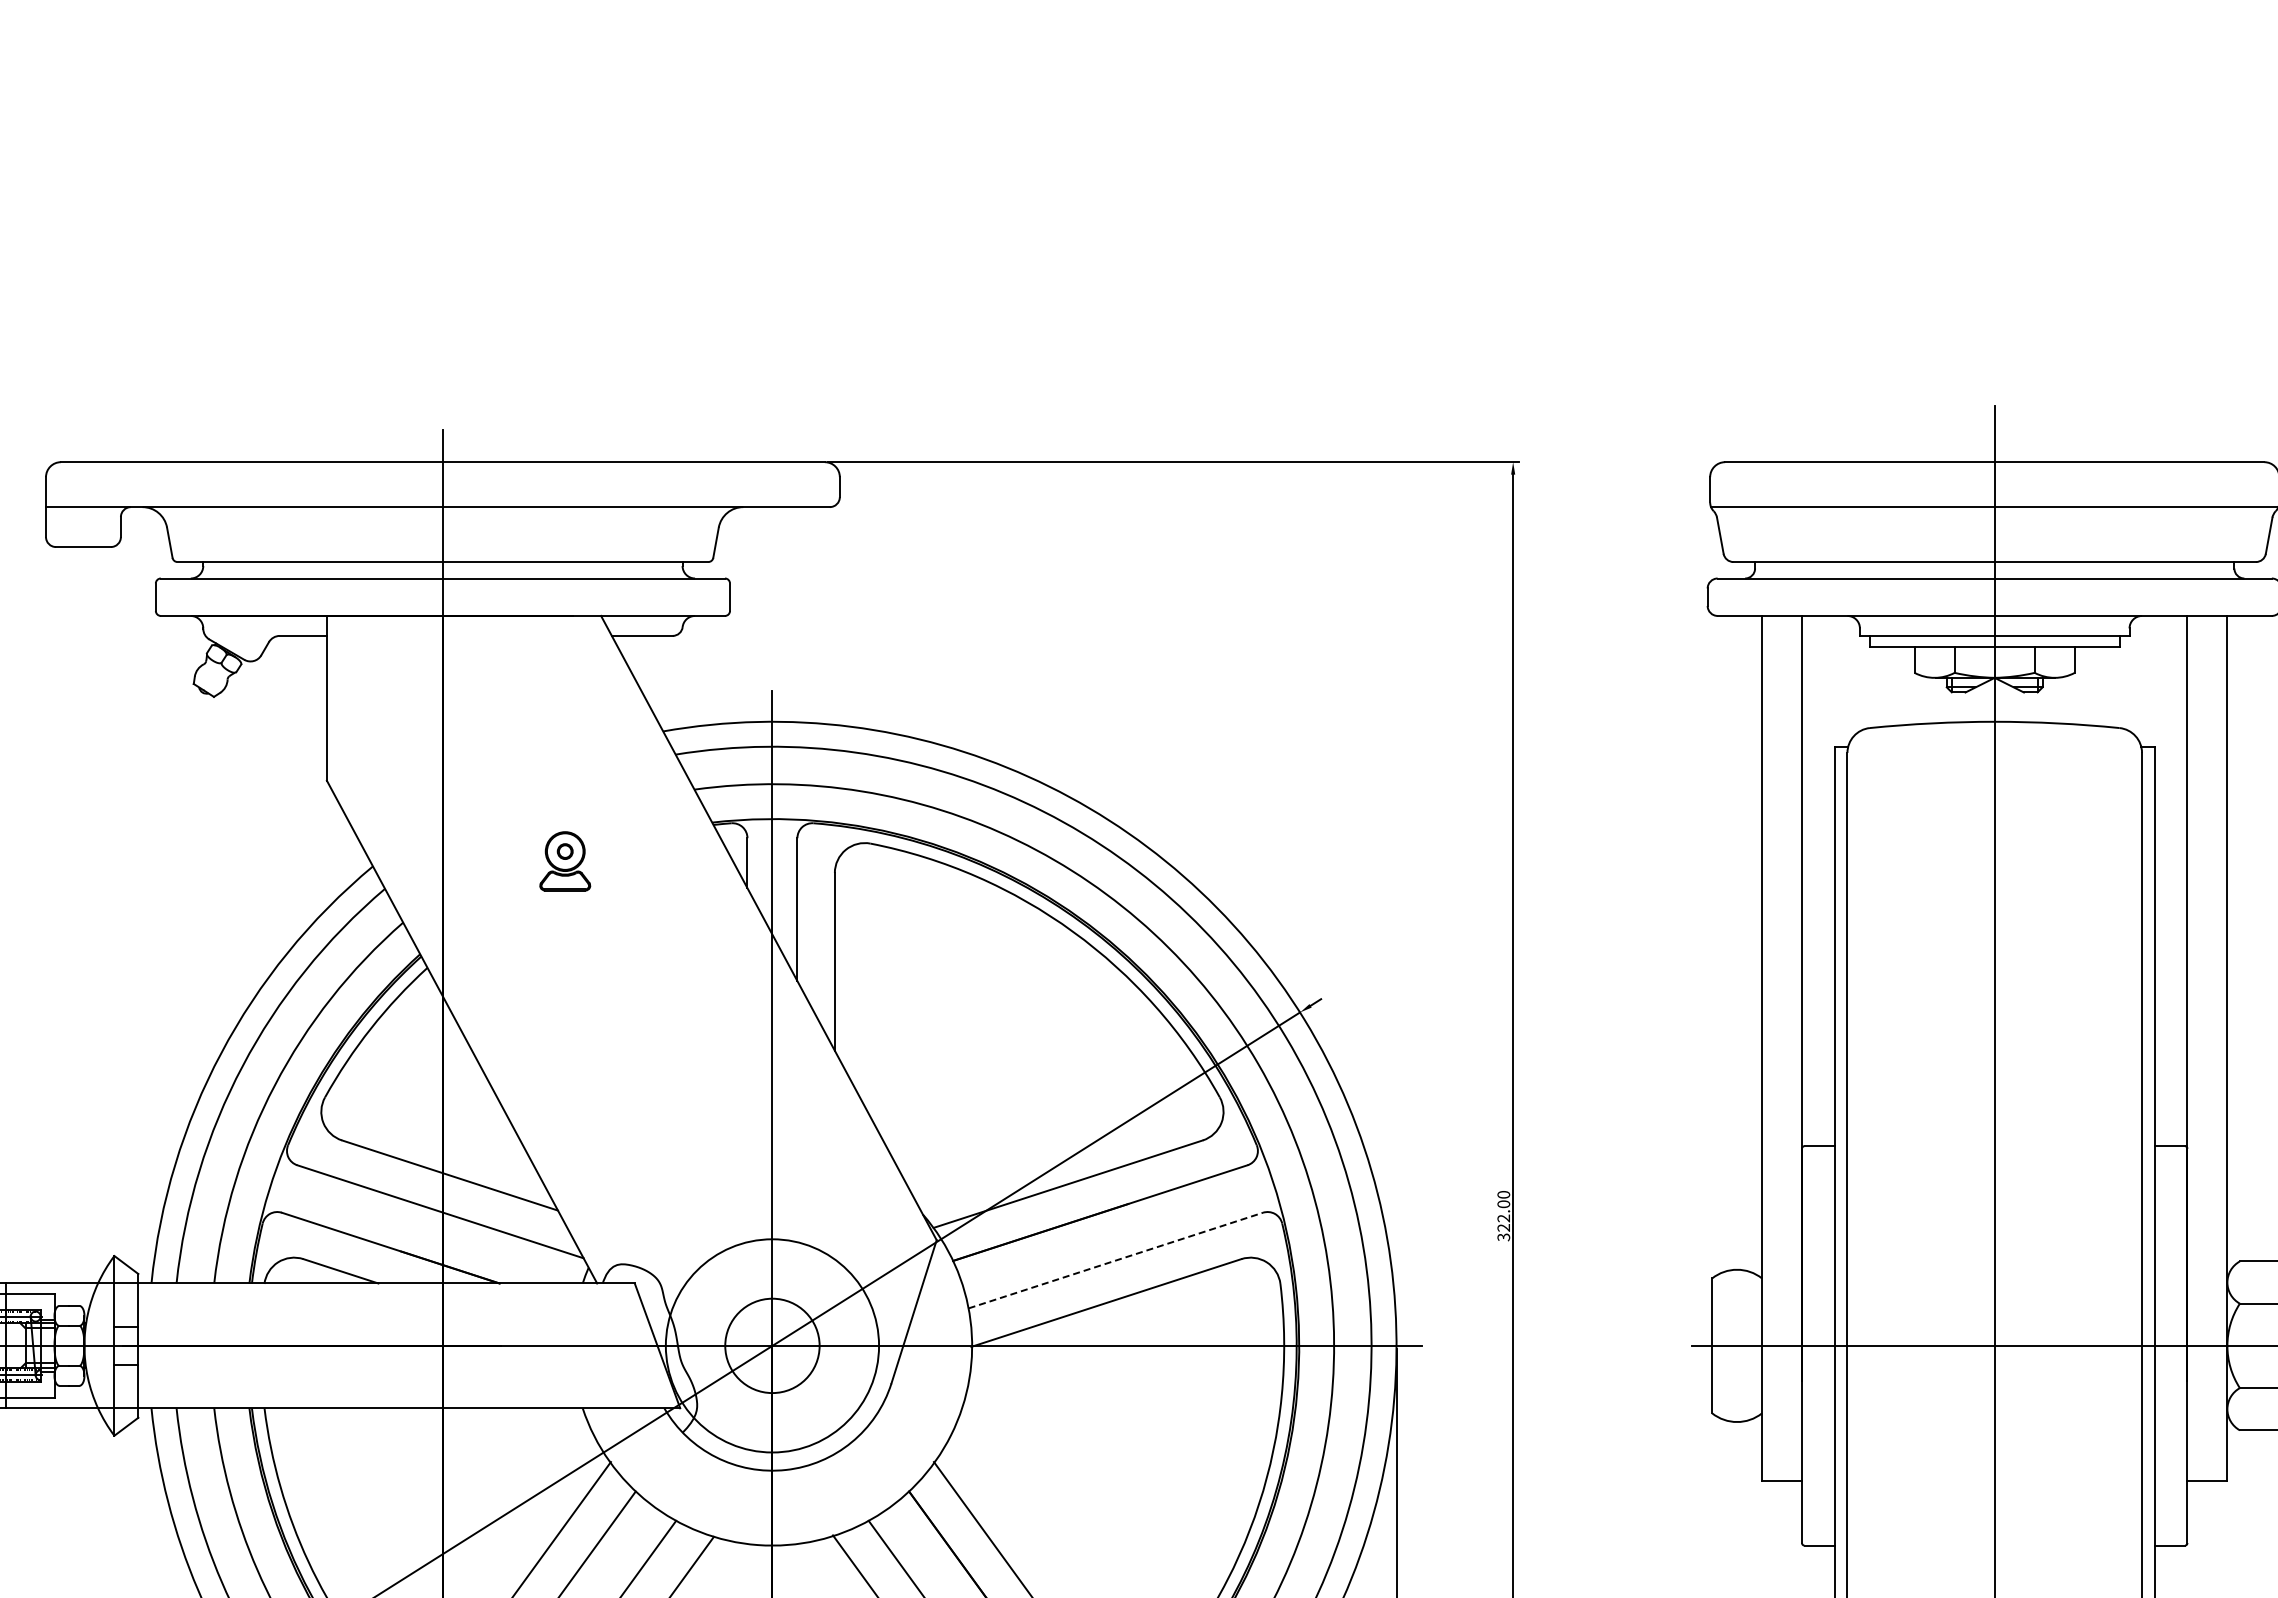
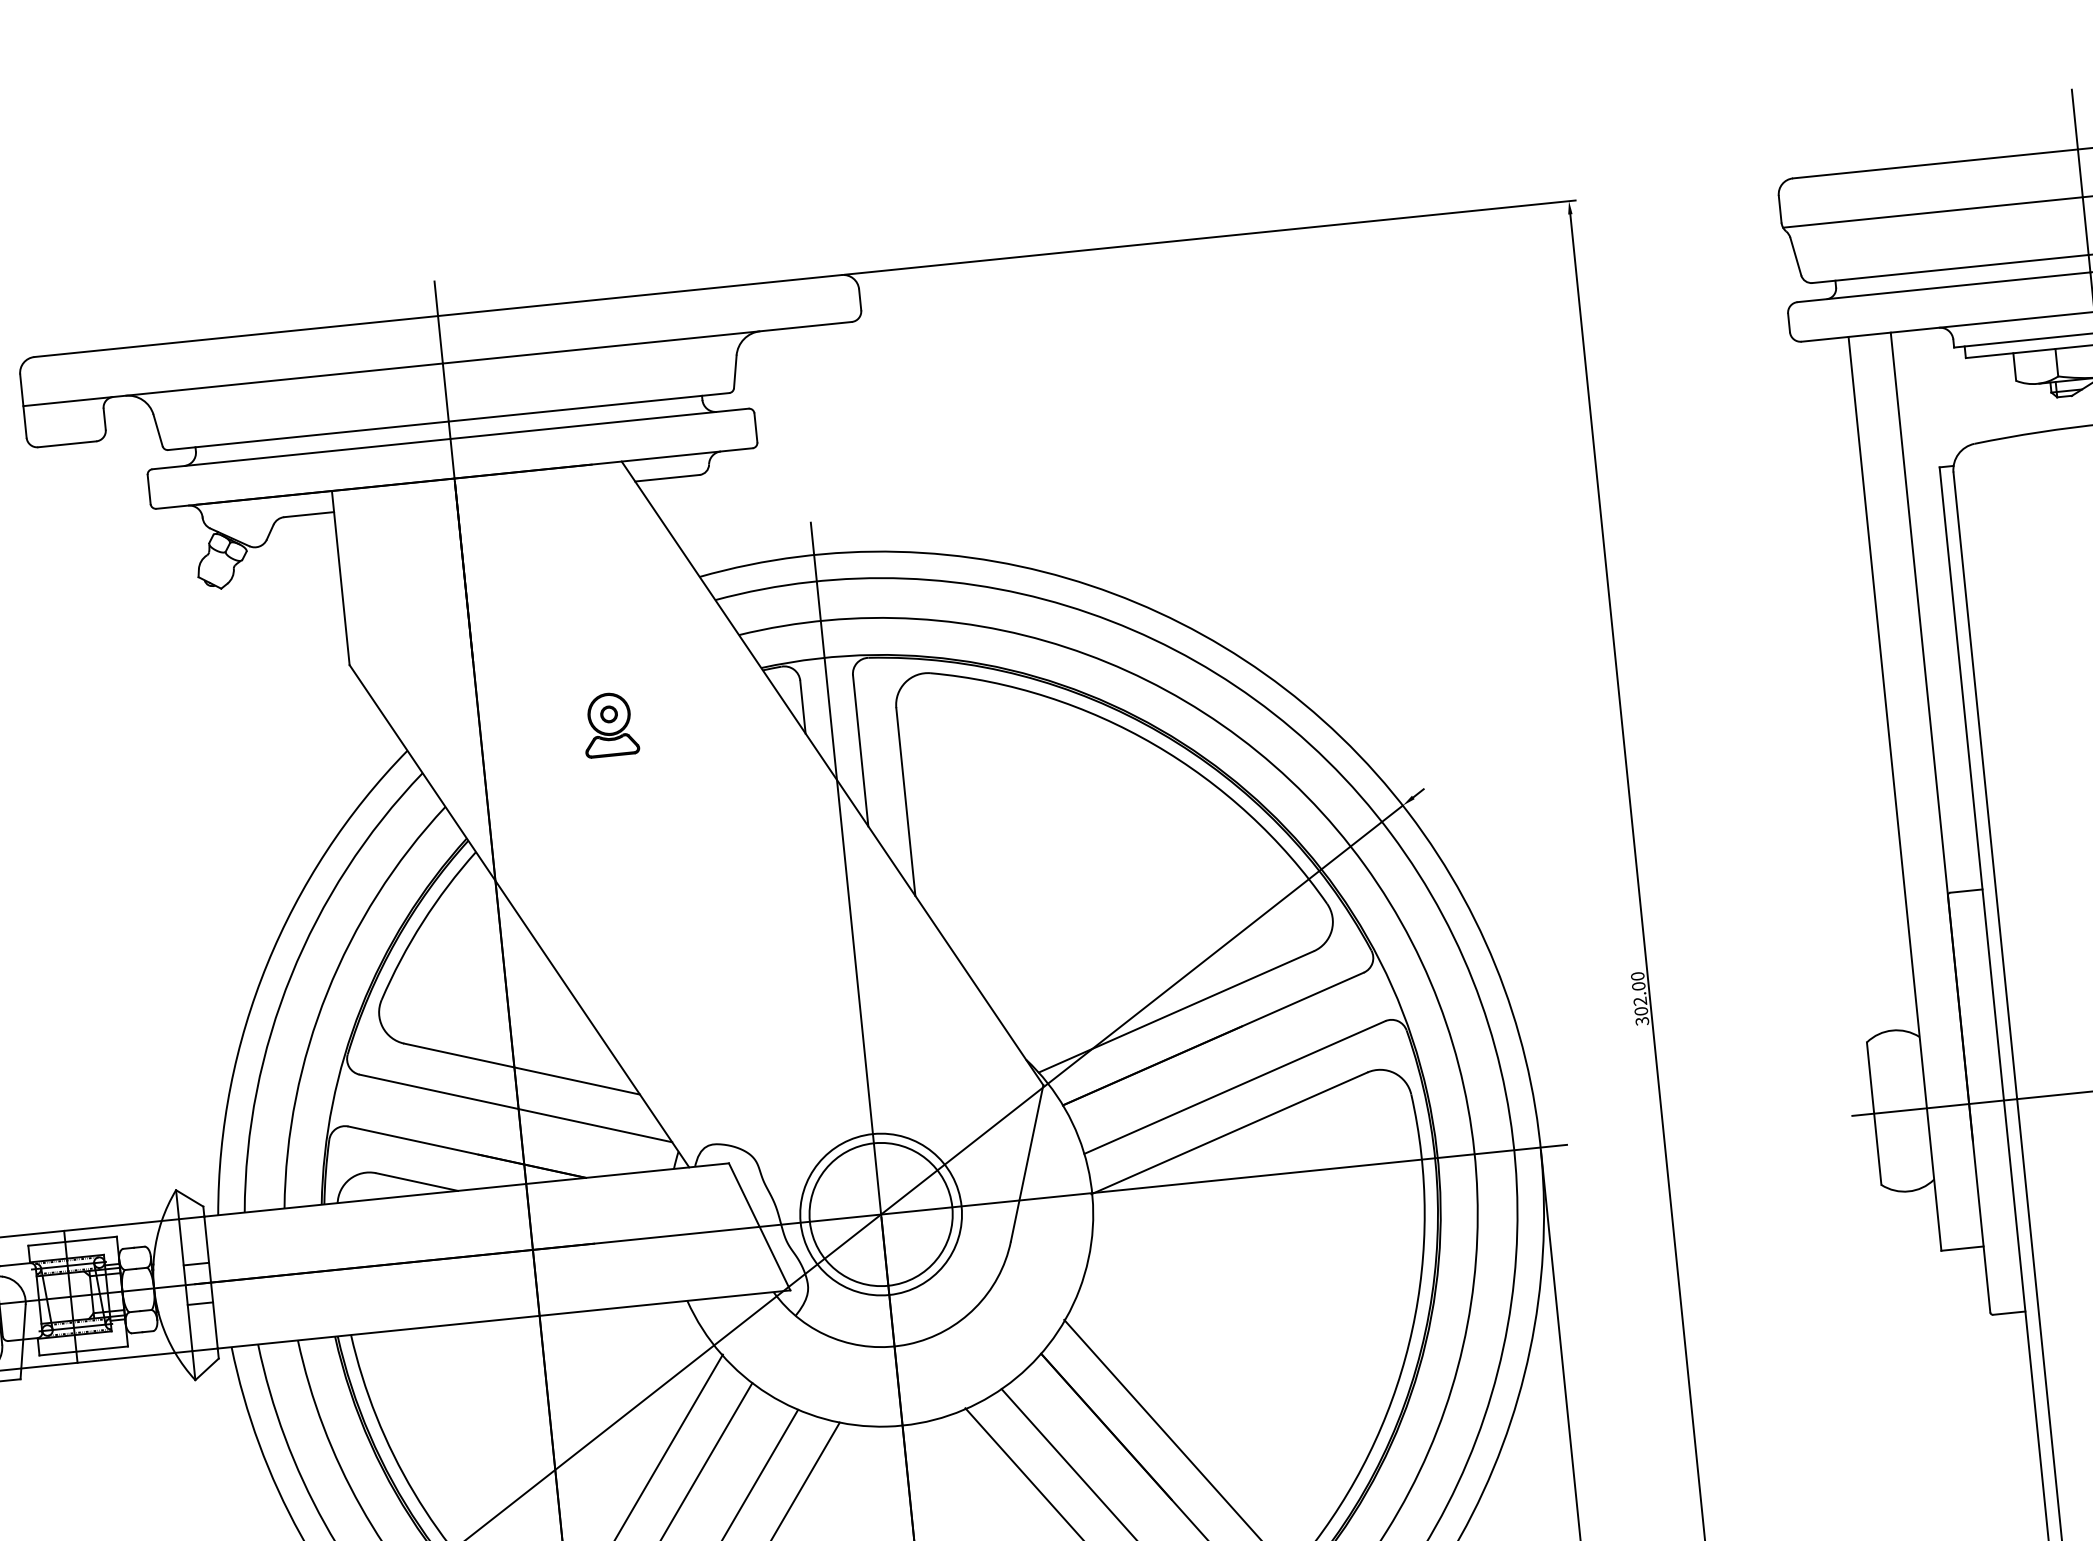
text: (1503, 1227) -> (1640, 1010), 322.00 -> 302.00
line: (1115, 1260) -> (1234, 1087), dashed -> solid
circle: (772, 1345) -> (881, 1214), size x0.71
circle: (772, 1345) -> (881, 1214), size x1.43

